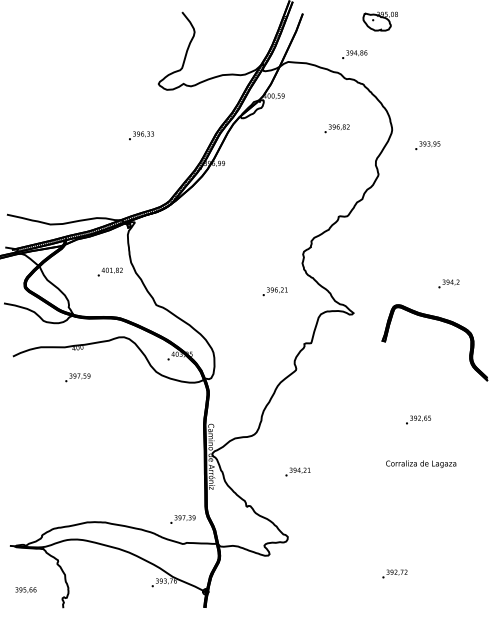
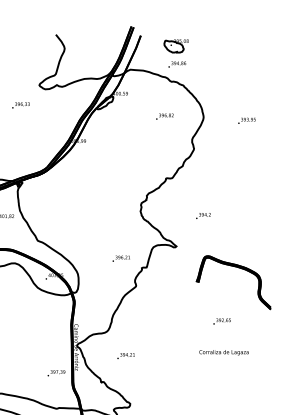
part: (379, 21) -> (175, 46), moved
text: (141, 135) -> (20, 105), moved
text: (427, 145) -> (246, 120), moved
text: (448, 283) -> (203, 215), moved
text: (274, 291) -> (120, 258), moved
part: (440, 321) -> (237, 267), moved
text: (297, 471) -> (125, 355), moved
text: (182, 519) -> (56, 373), moved

